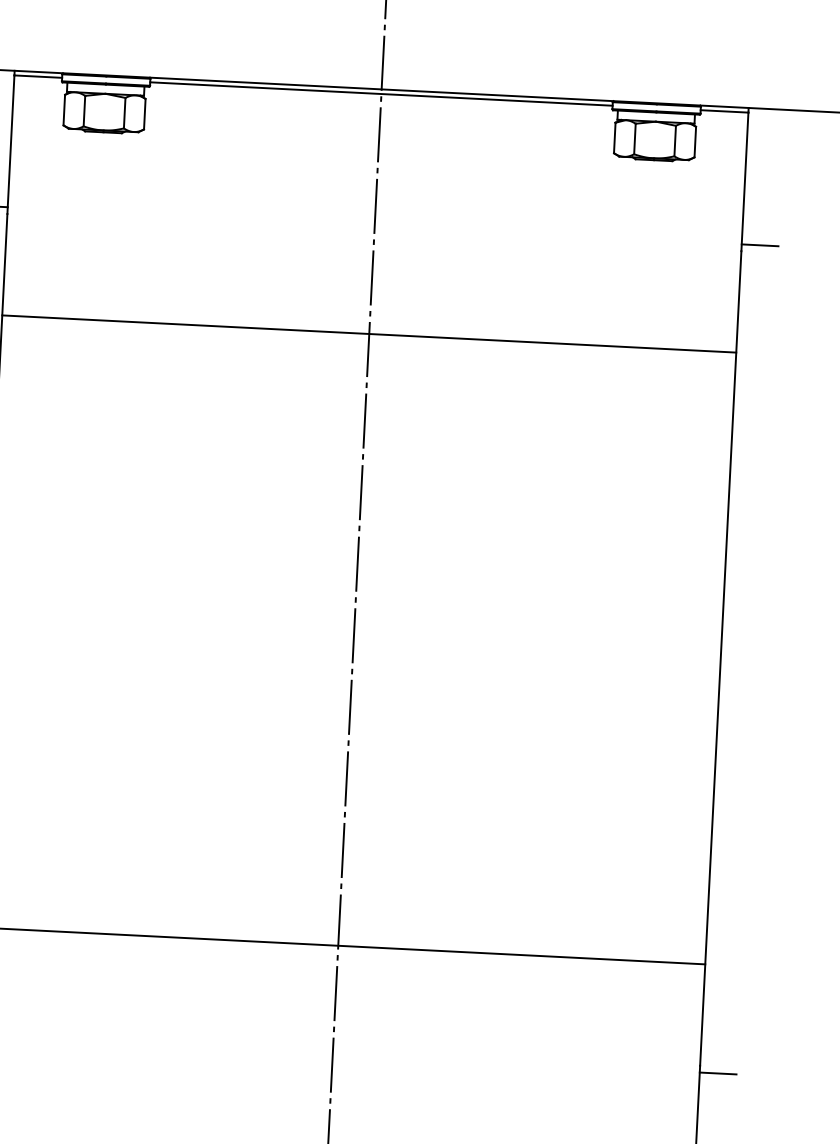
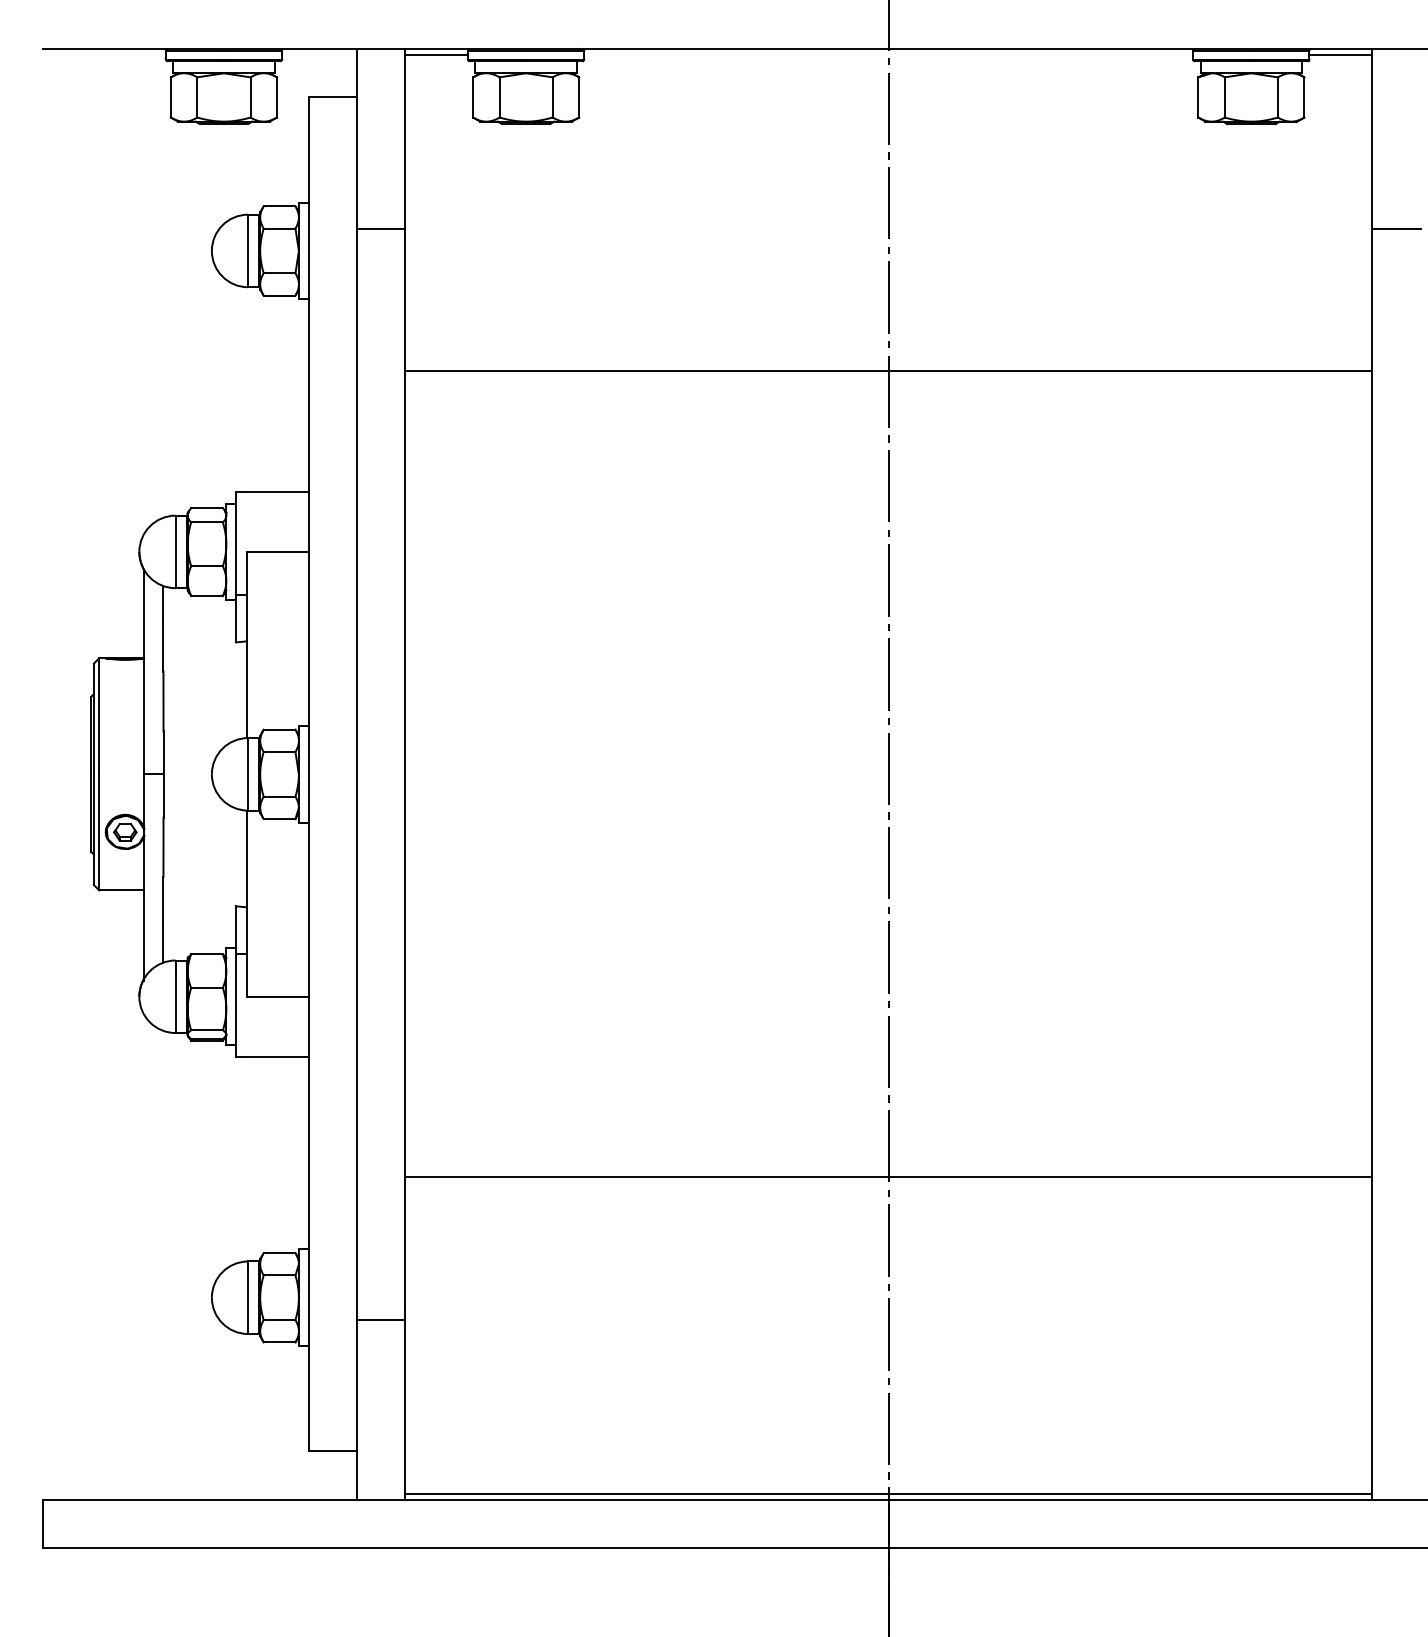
line: (381, 94) -> (888, 55), removed
line: (718, 1073) -> (1396, 1319), removed

